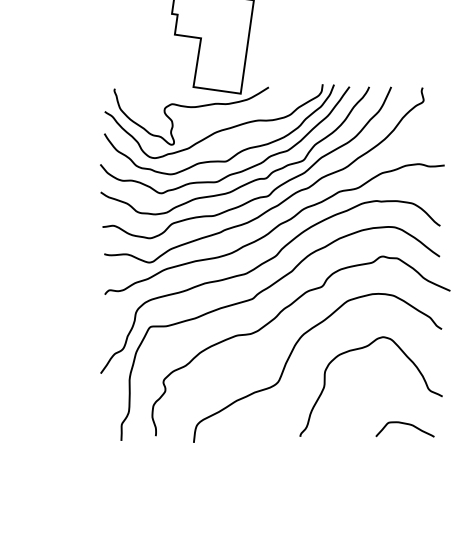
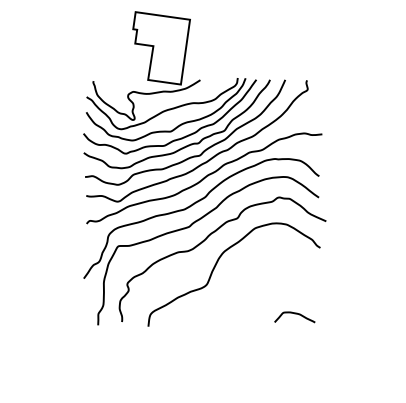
curve: (359, 350) -> (263, 262), removed

